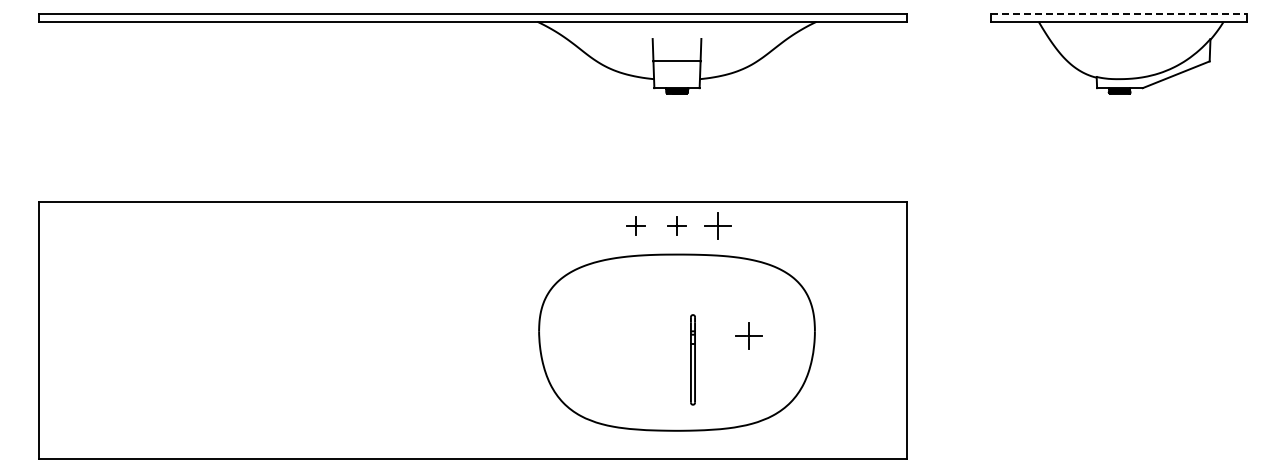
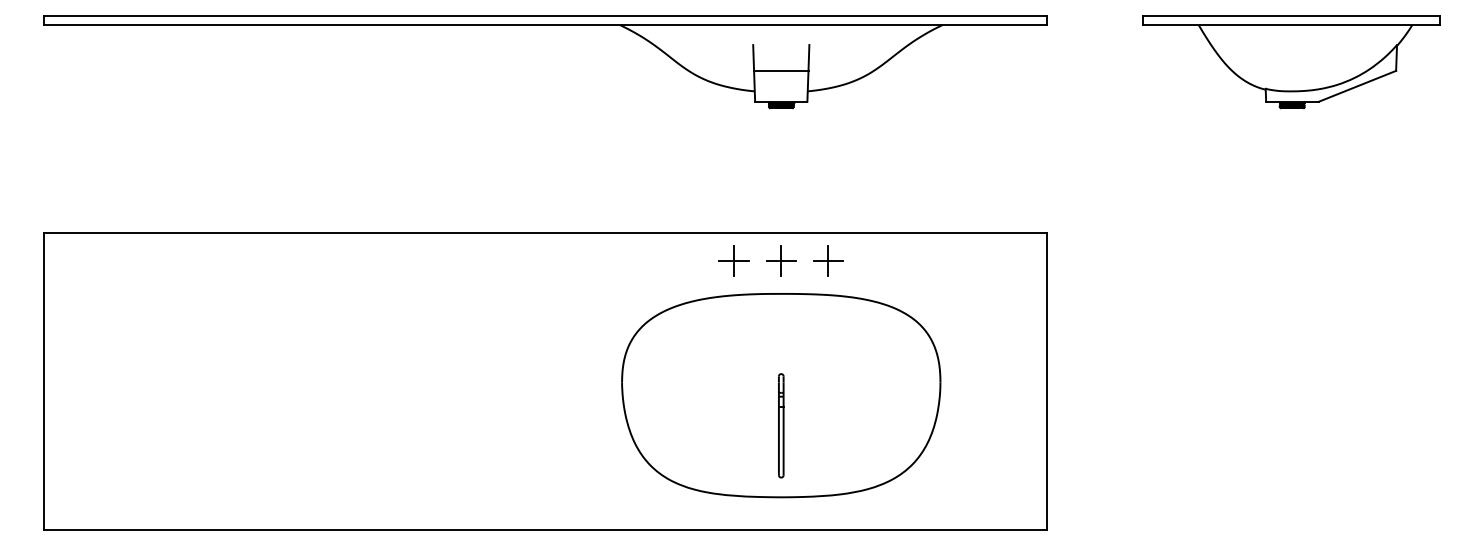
line: (1119, 14) -> (1292, 16), dashed -> solid
part: (635, 225) -> (733, 260), size x1.43
part: (676, 225) -> (780, 260), size x1.43
part: (748, 335) -> (863, 387), removed
part: (692, 359) -> (780, 425), moved

